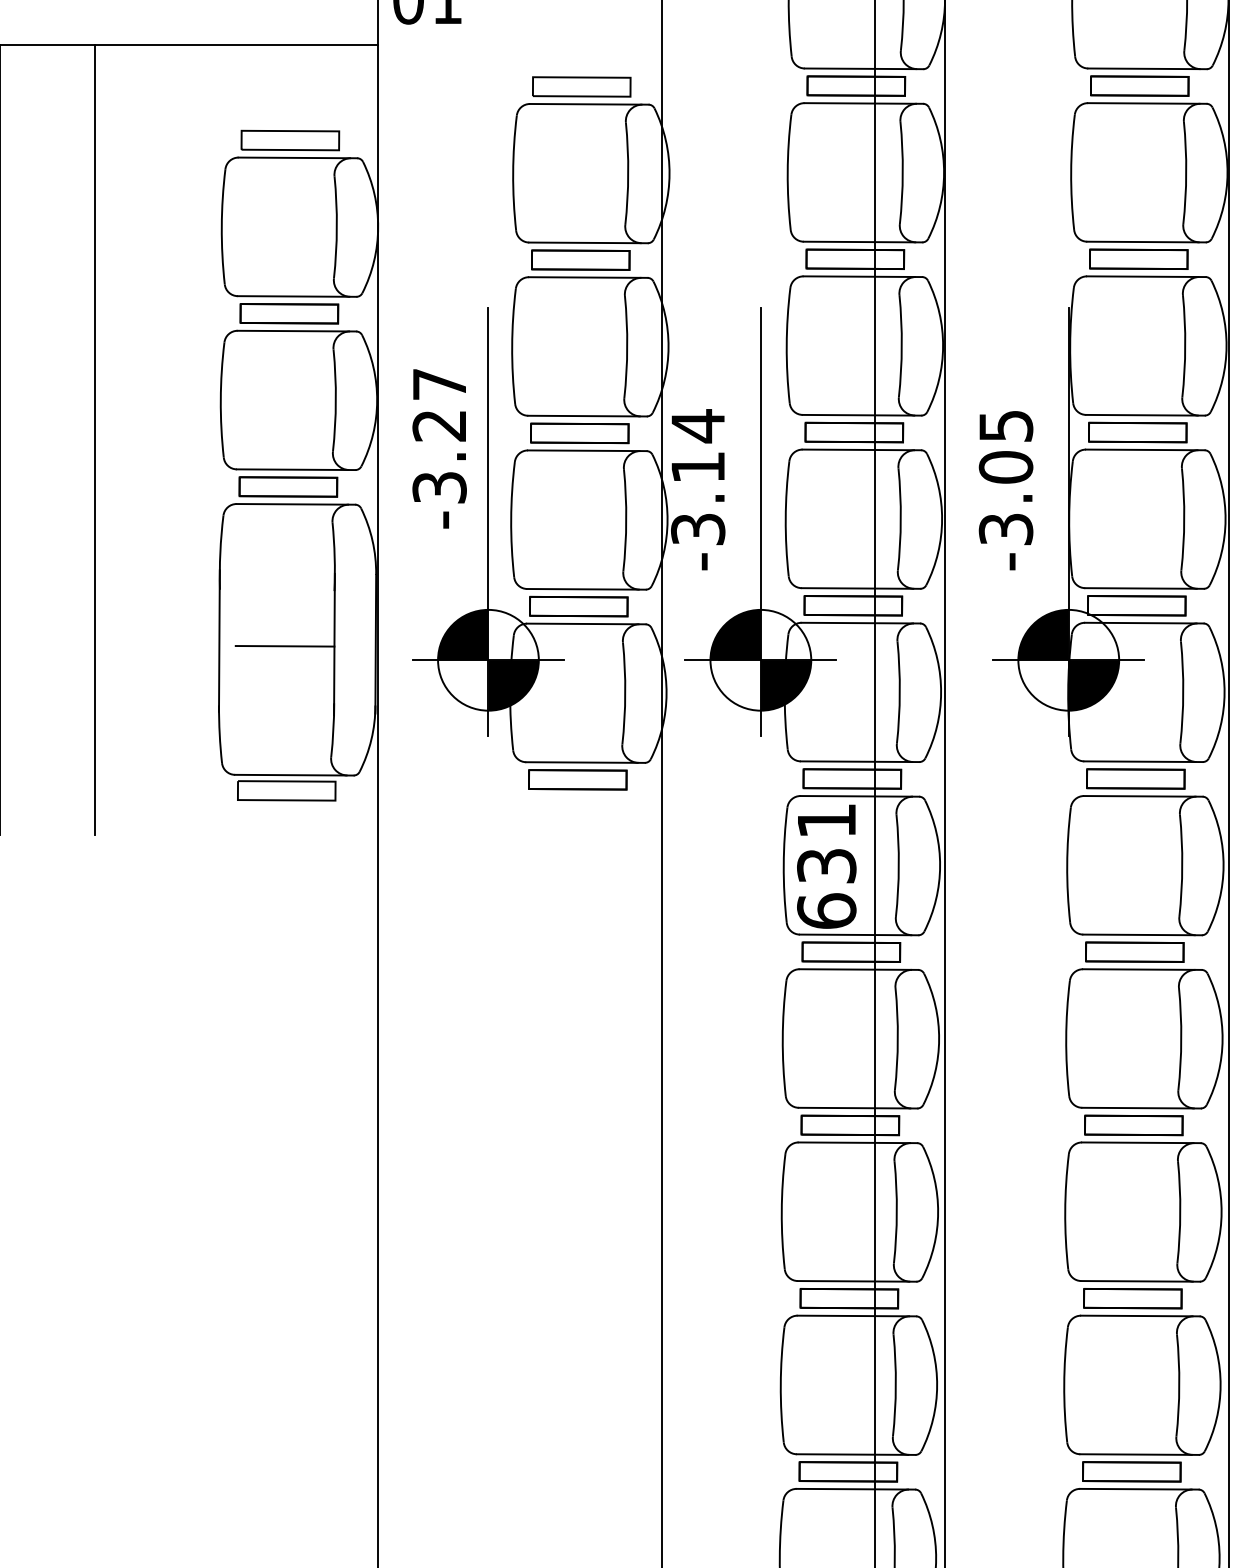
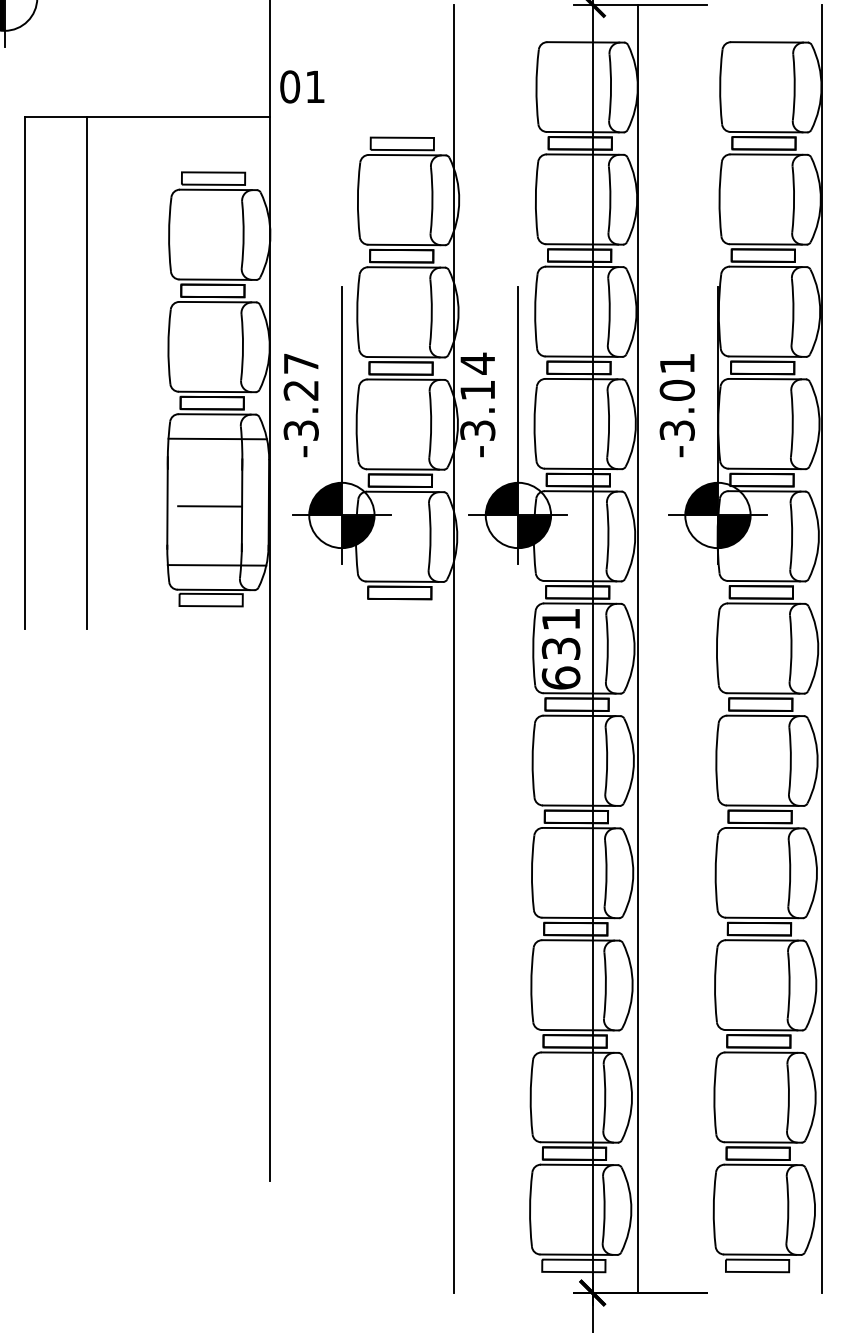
text: (1006, 425) -> (677, 363), -3.05 -> -3.01
text: (438, 448) -> (300, 405), moved
line: (296, 541) -> (217, 438), added
line: (294, 737) -> (216, 565), added

